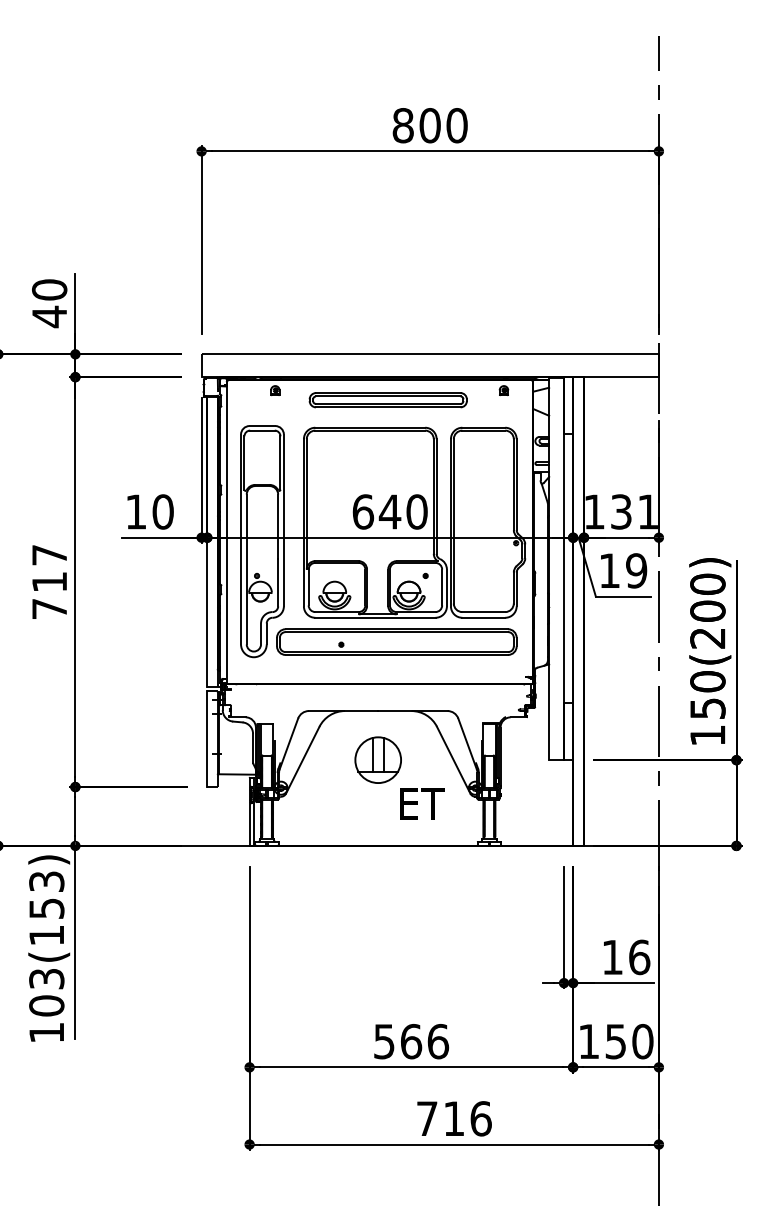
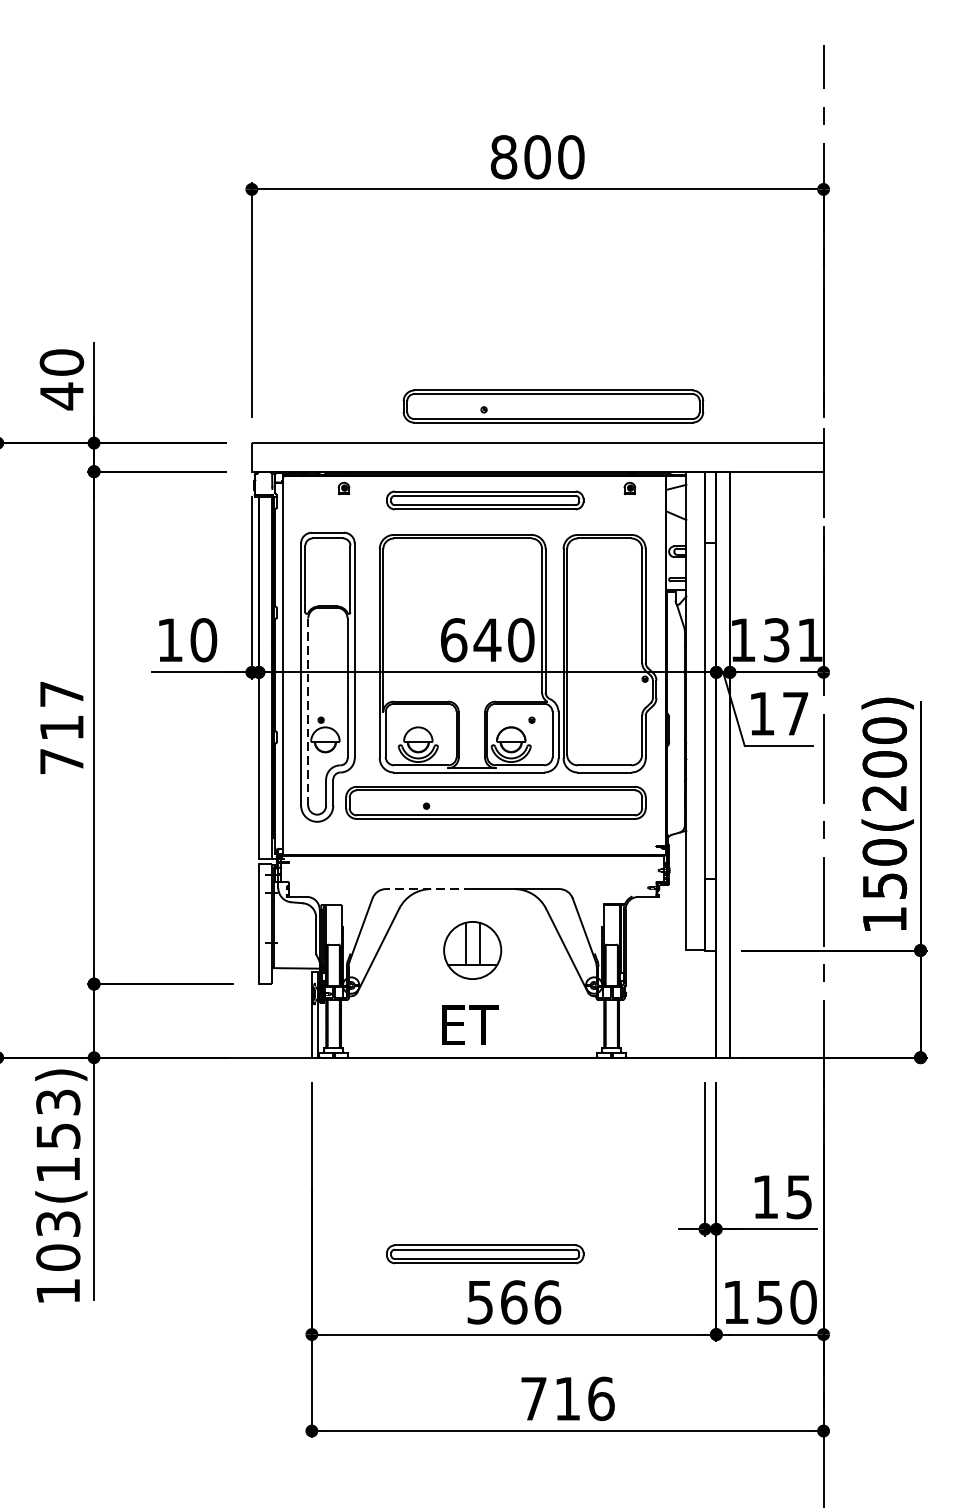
part: (442, 324) -> (553, 405), added
line: (246, 569) -> (307, 712), solid -> dashed
text: (636, 570) -> (795, 713), 19 -> 17
line: (343, 711) -> (429, 889), solid -> dashed
text: (422, 803) -> (470, 1024), moved
text: (639, 957) -> (799, 1197), 16 -> 15
part: (387, 1003) -> (484, 1254), added

